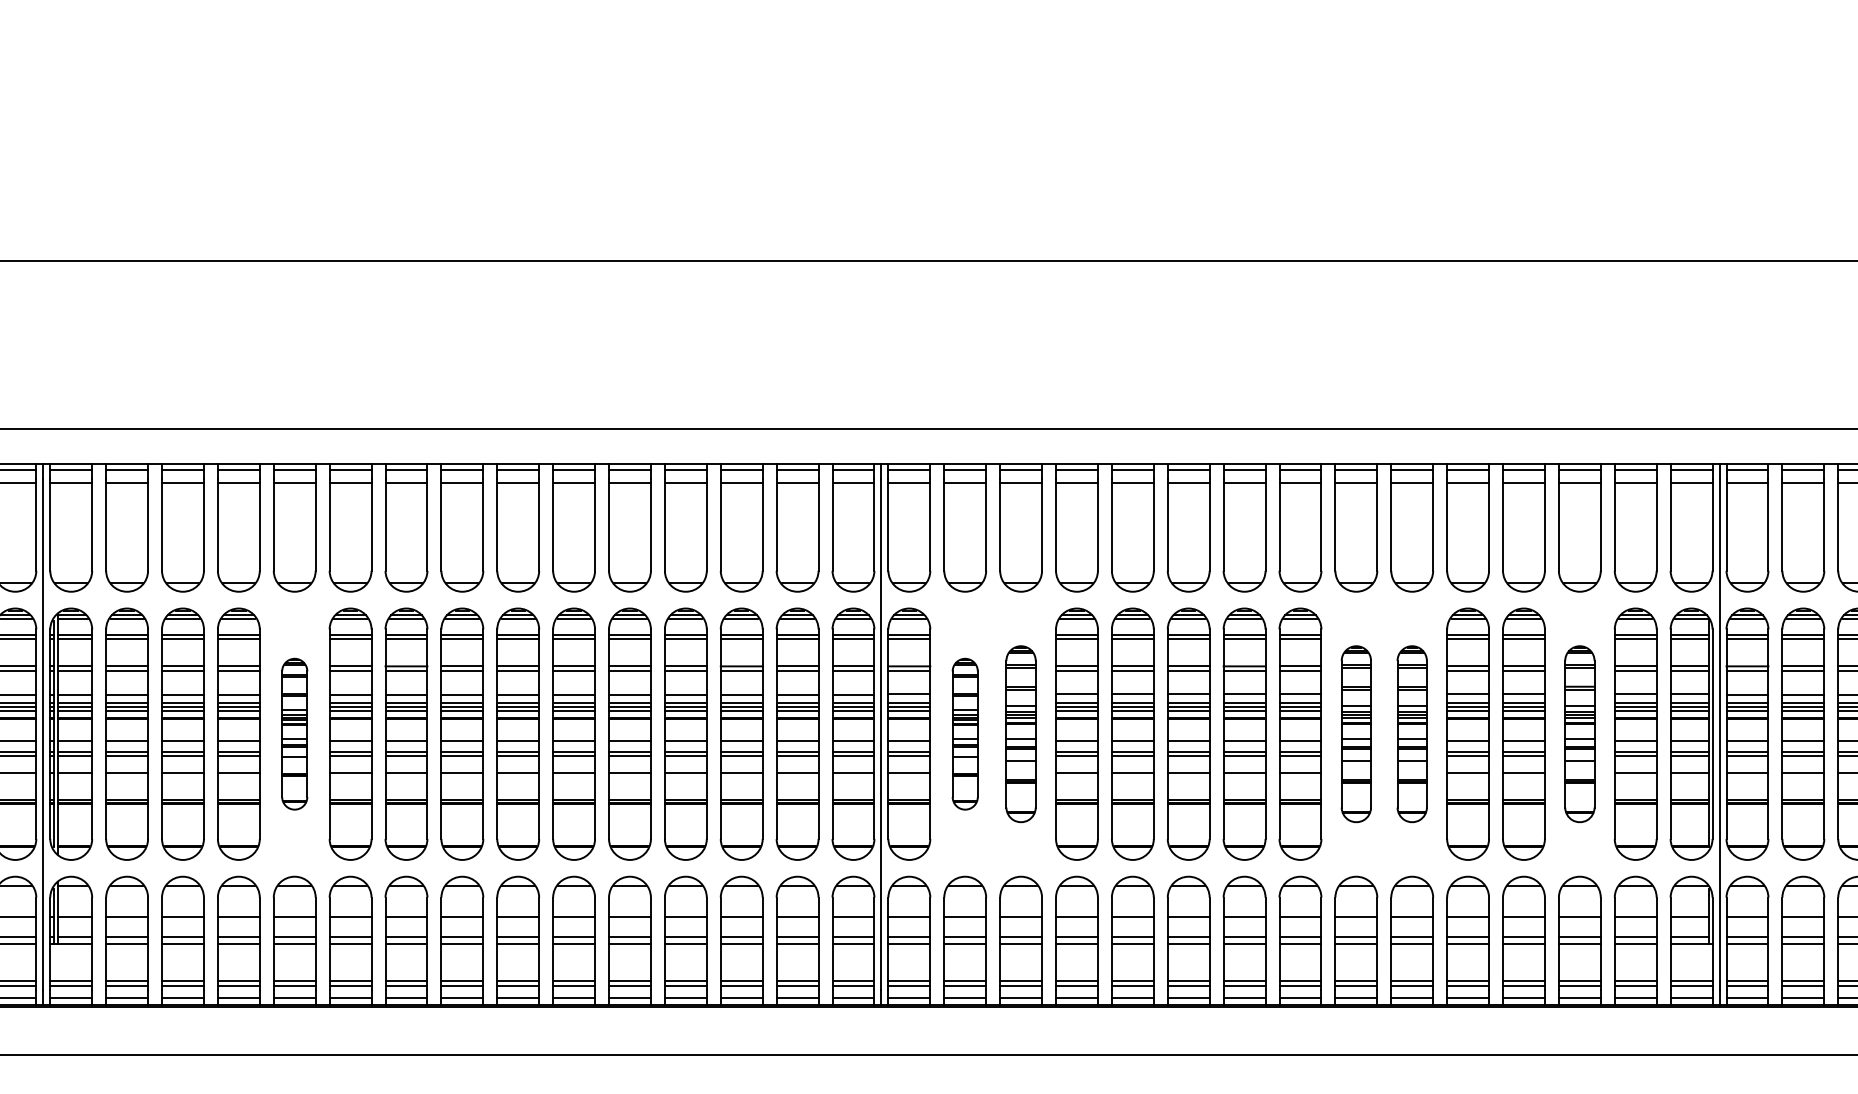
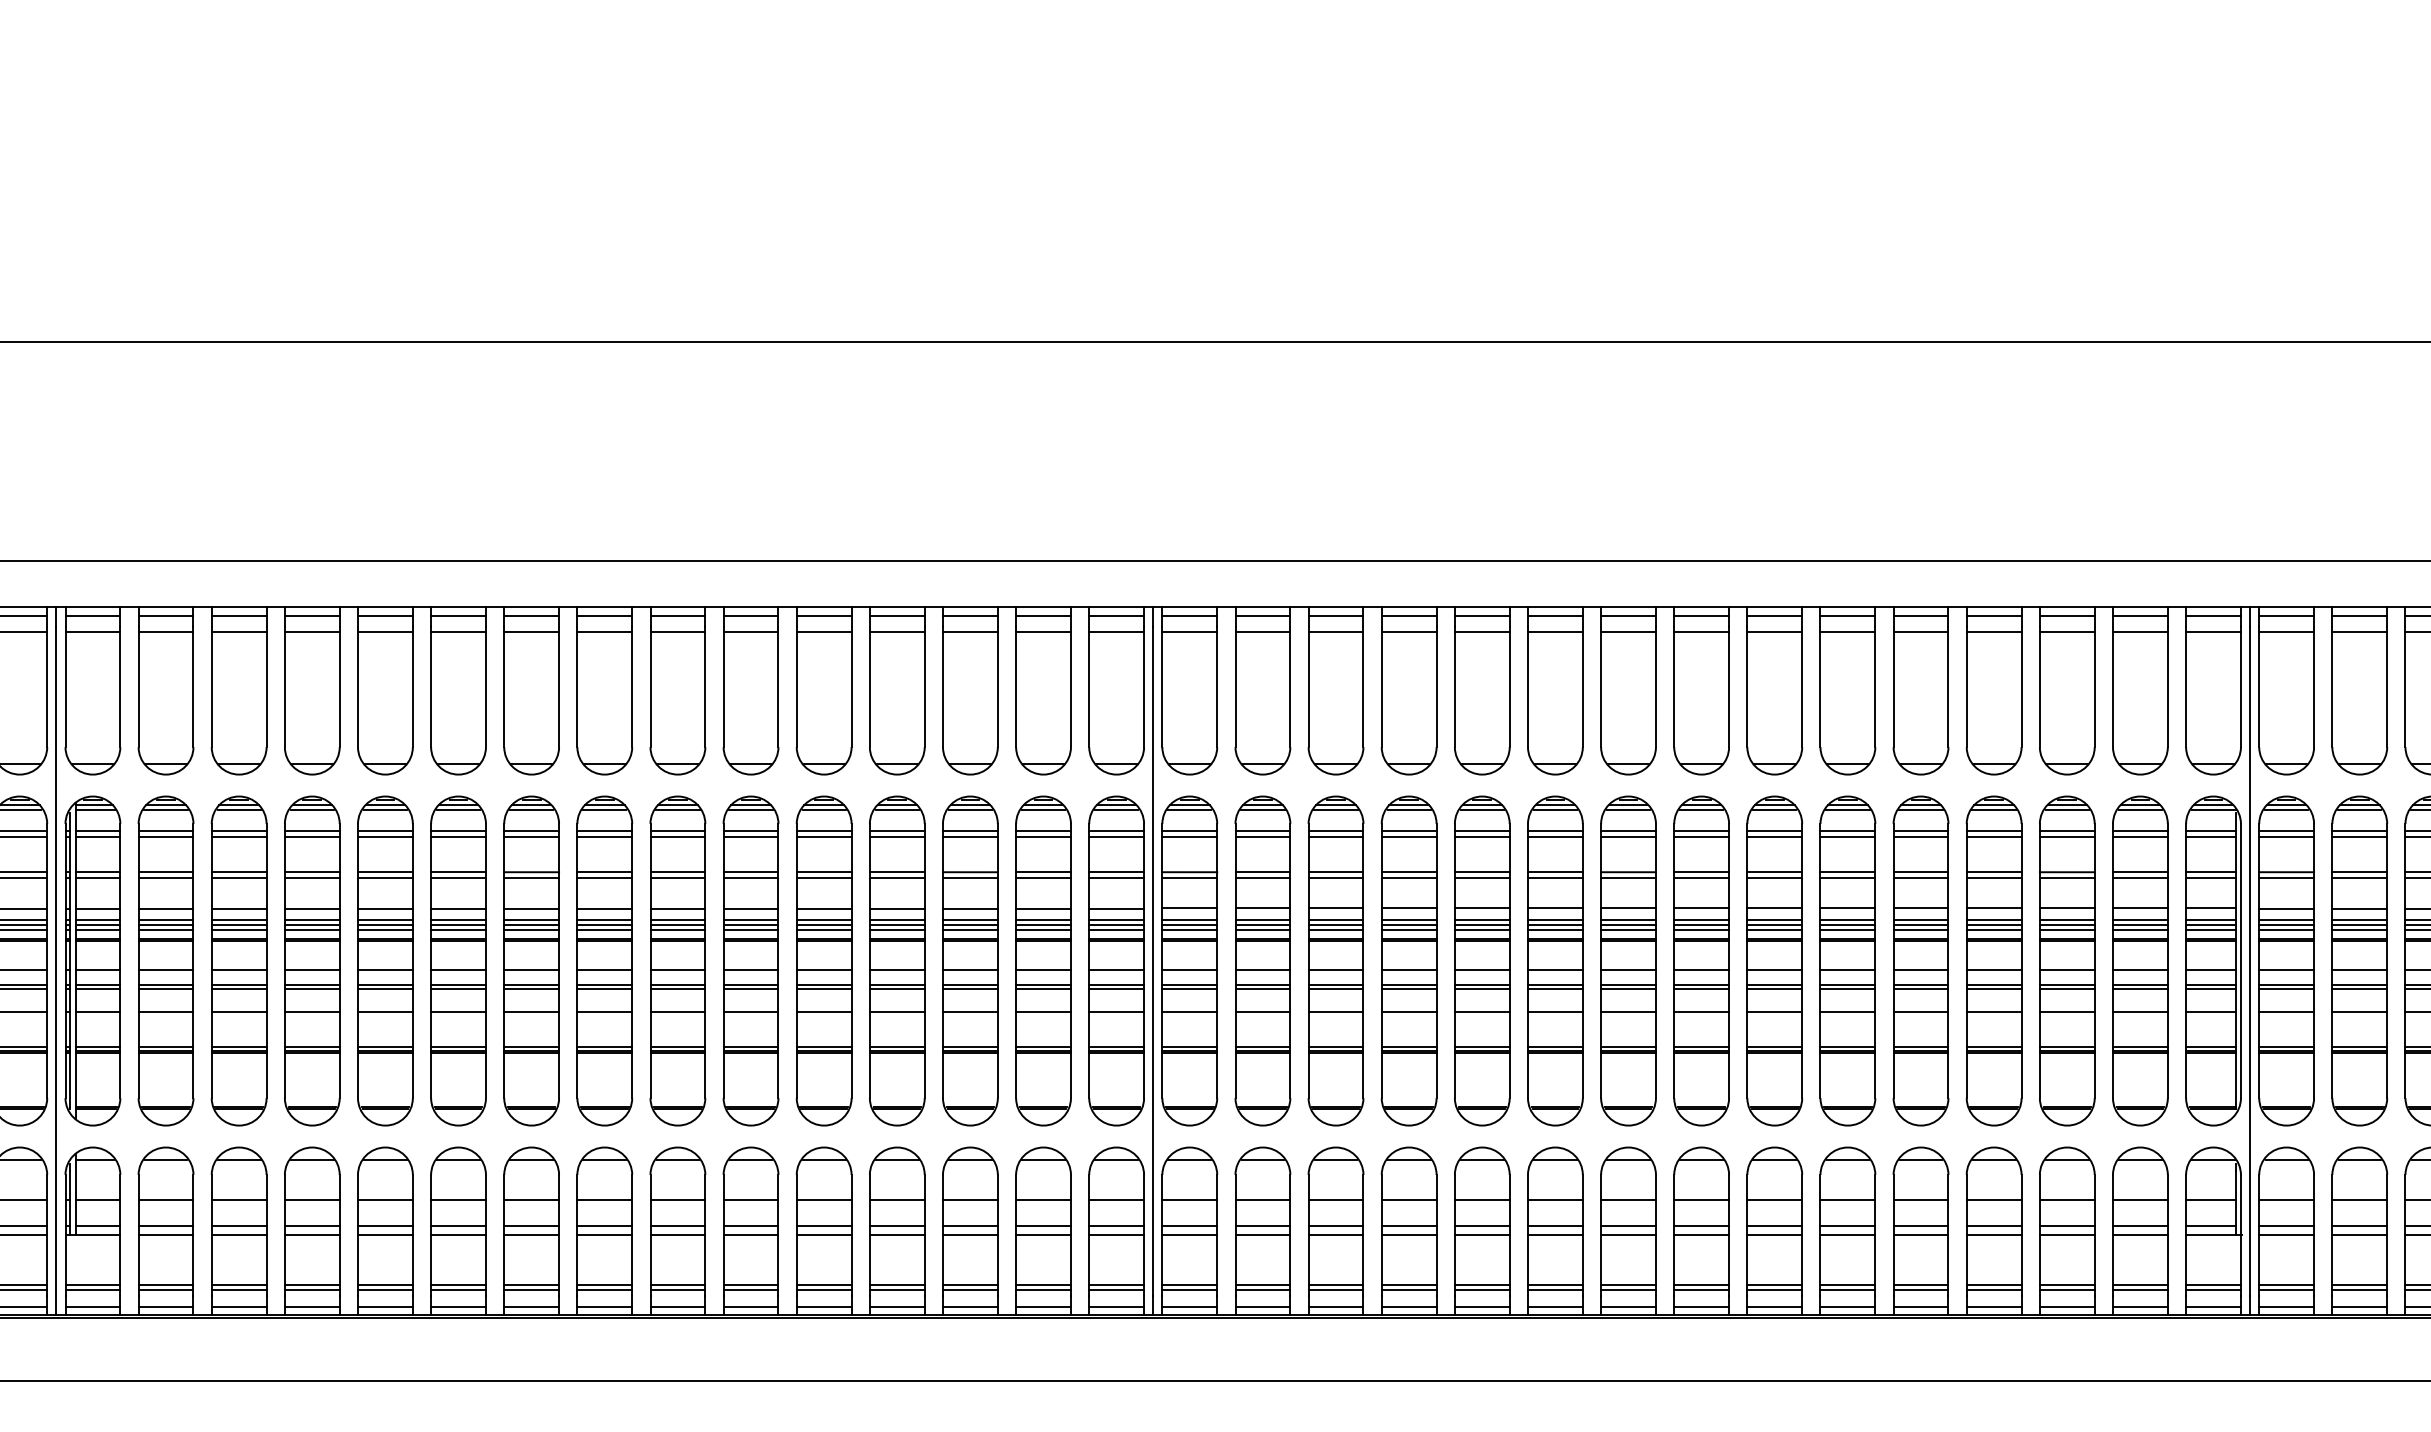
part: (294, 733) -> (385, 960), size x1.67
part: (964, 733) -> (1262, 960), size x1.67
part: (1020, 733) -> (1335, 960), size x1.43
part: (1356, 733) -> (1774, 960), size x1.43
part: (1411, 733) -> (1847, 960), size x1.43
part: (1580, 733) -> (2067, 960), size x1.43

